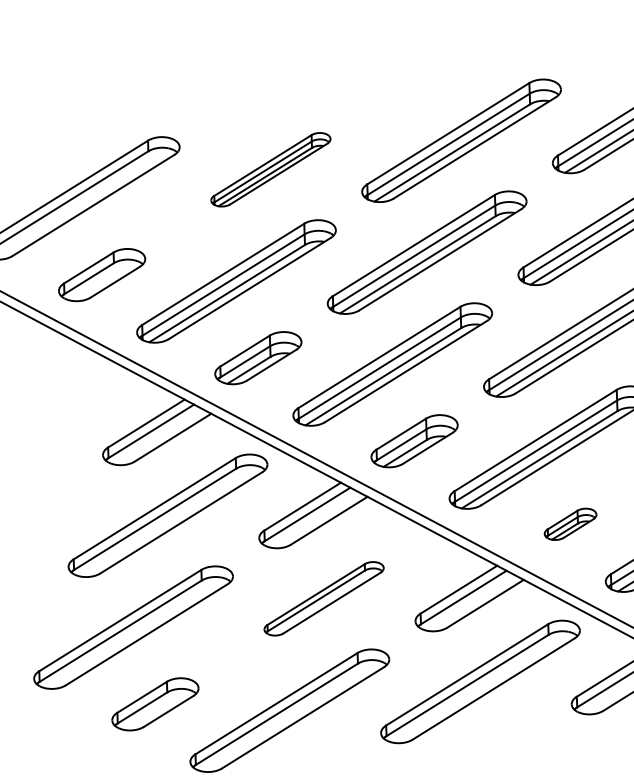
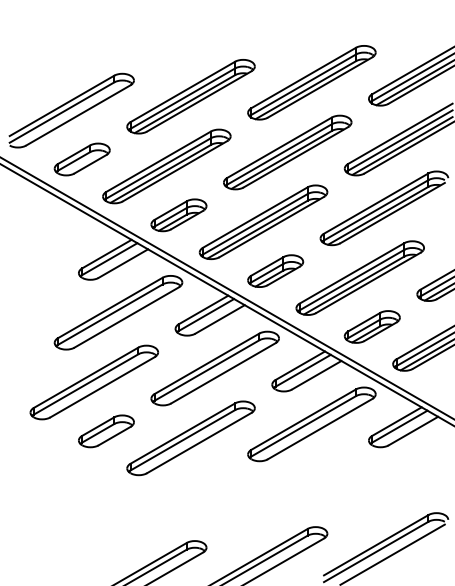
part: (270, 169) -> (190, 96), size x1.67
part: (569, 523) -> (371, 326), size x1.67
part: (323, 598) -> (214, 368), size x1.67

